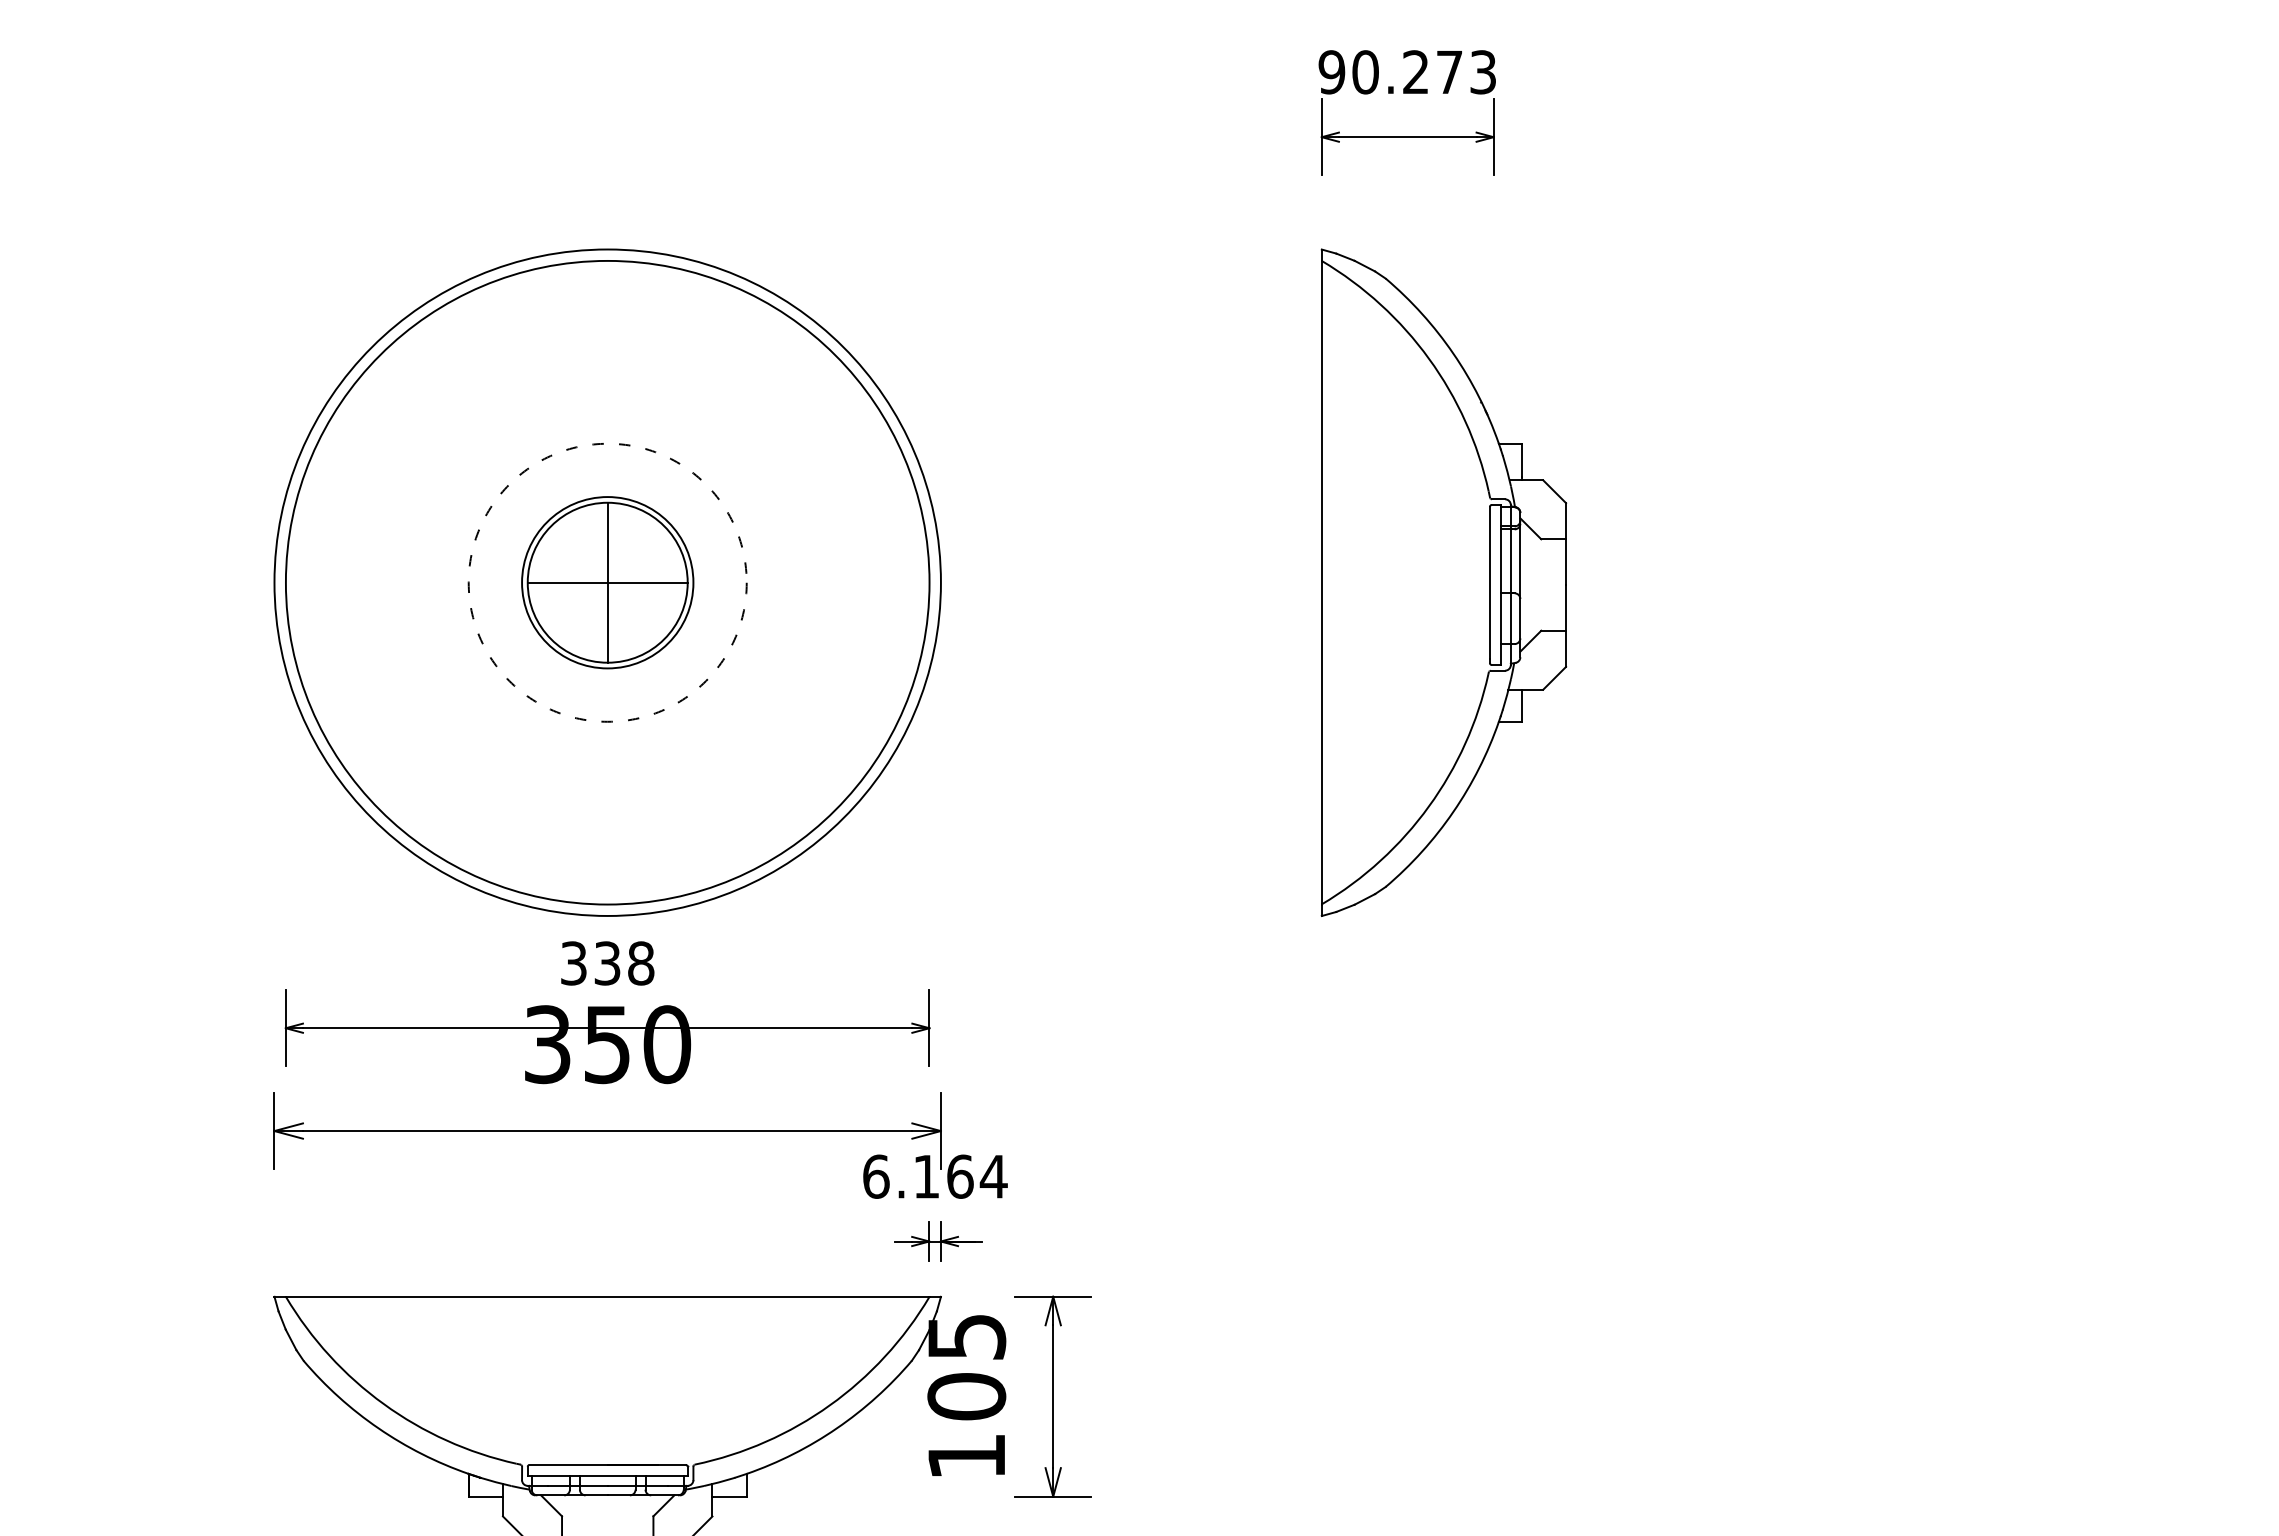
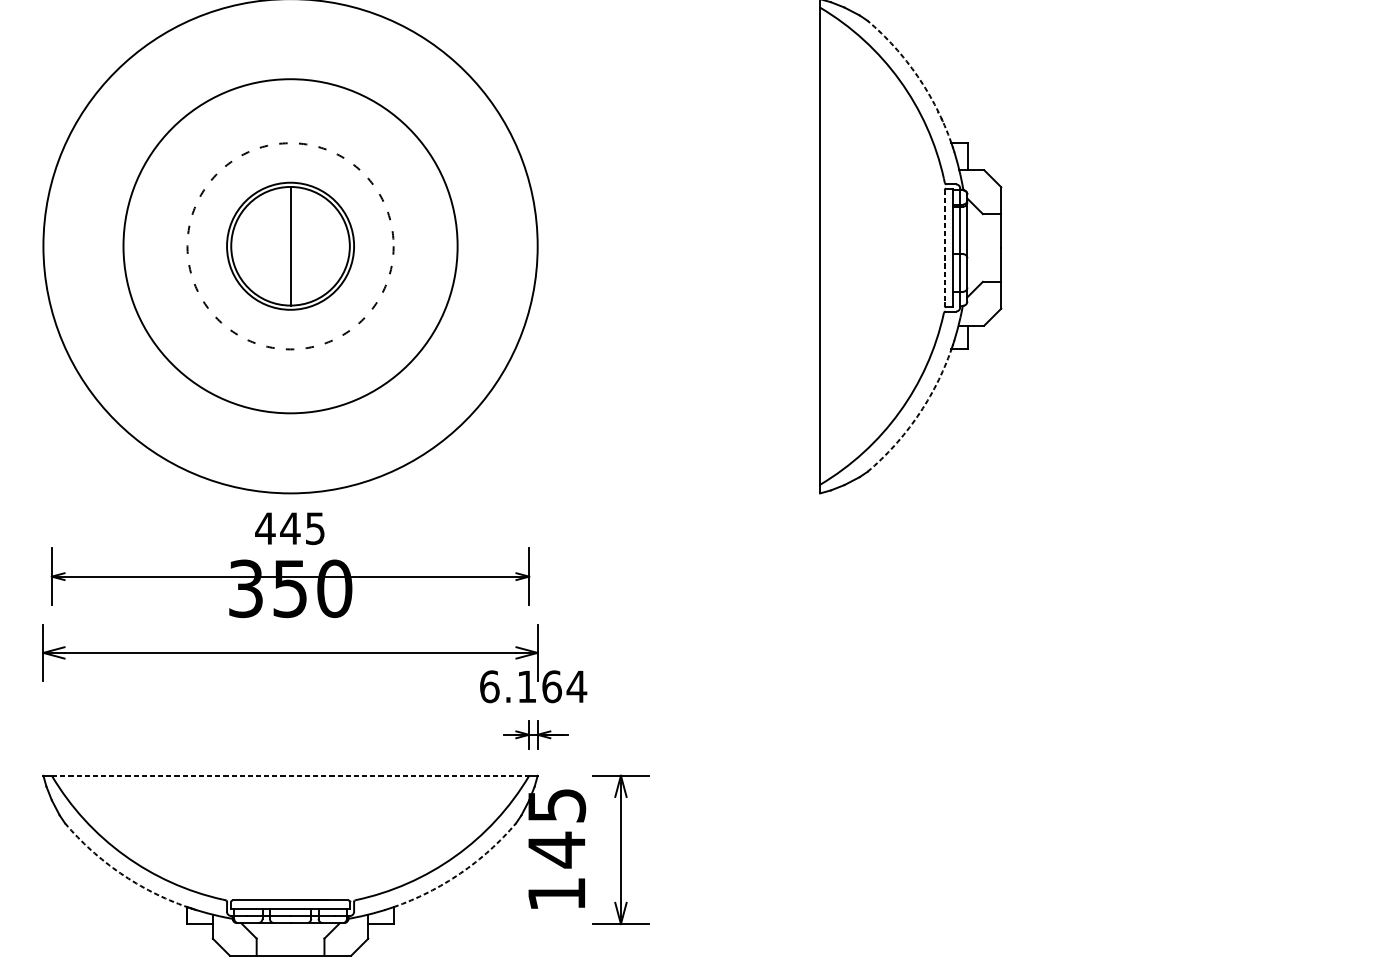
arc: (1453, 353) -> (917, 76), solid -> dashed
circle: (607, 582) -> (290, 246), size x0.7
line: (607, 582) -> (290, 246), removed
line: (1489, 582) -> (944, 246), solid -> dashed
arc: (1453, 811) -> (917, 415), solid -> dashed
text: (606, 963) -> (289, 528), 338 -> 445
line: (607, 1296) -> (290, 775), solid -> dashed
text: (966, 1396) -> (556, 849), 105 -> 145
arc: (378, 1428) -> (120, 873), solid -> dashed
arc: (836, 1428) -> (460, 873), solid -> dashed

